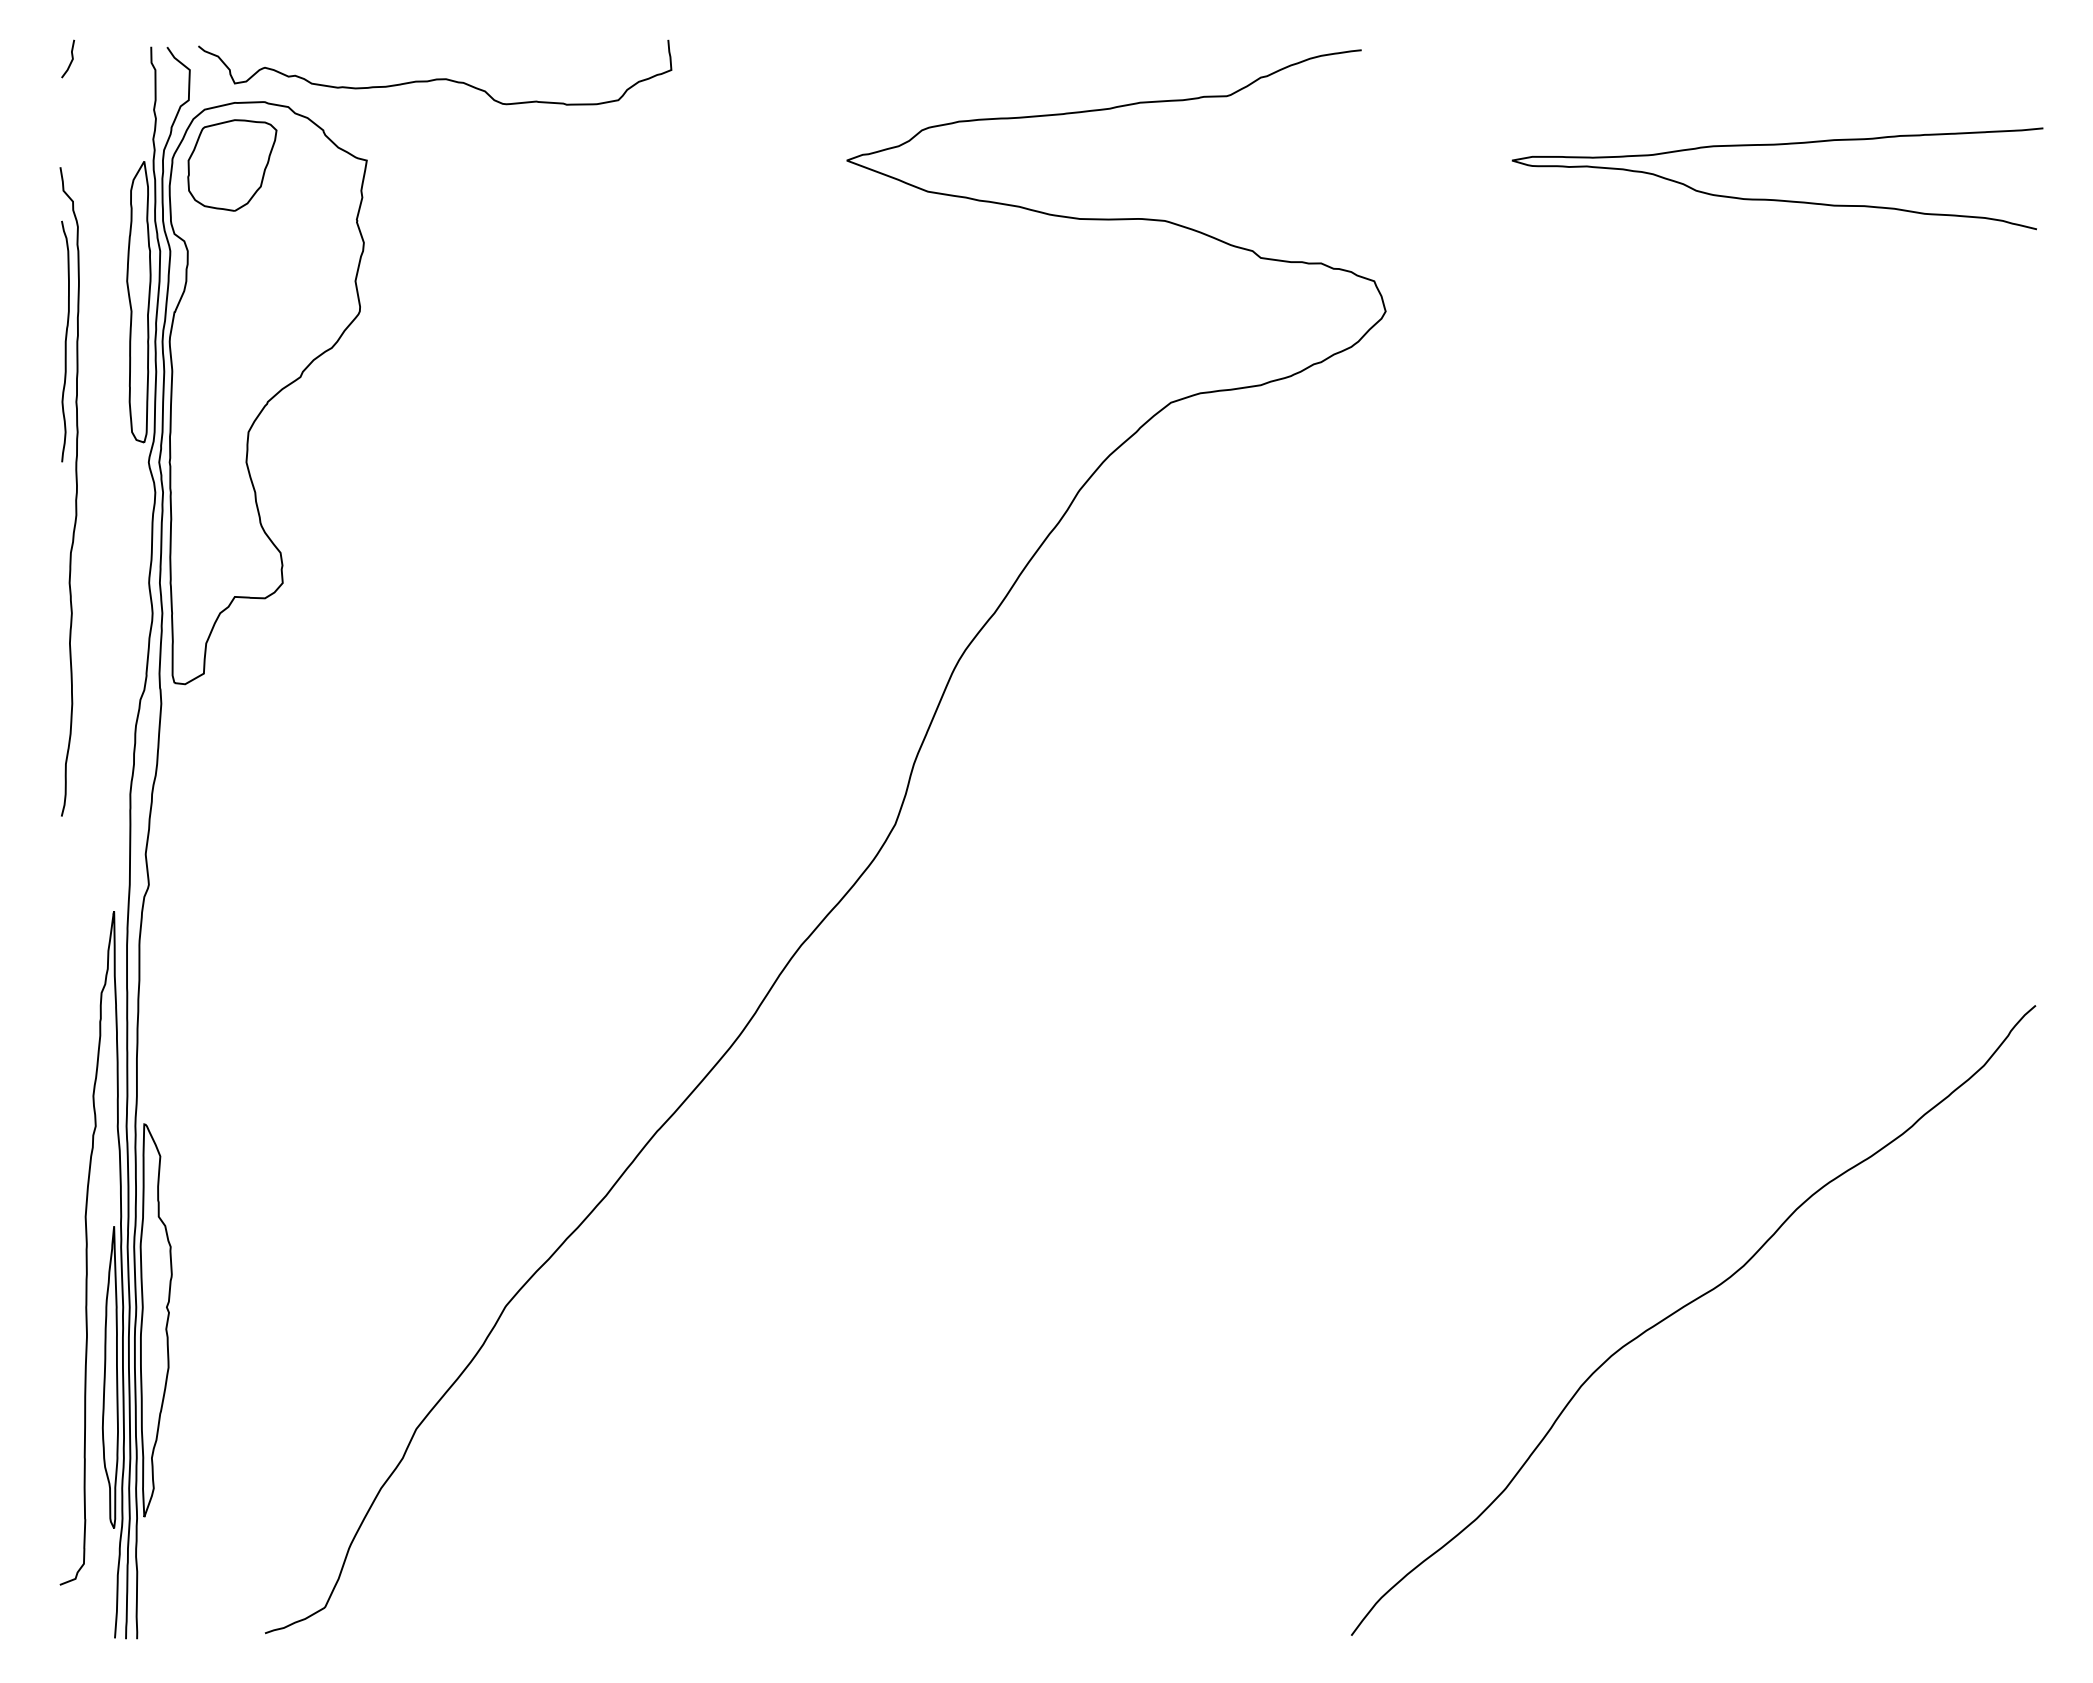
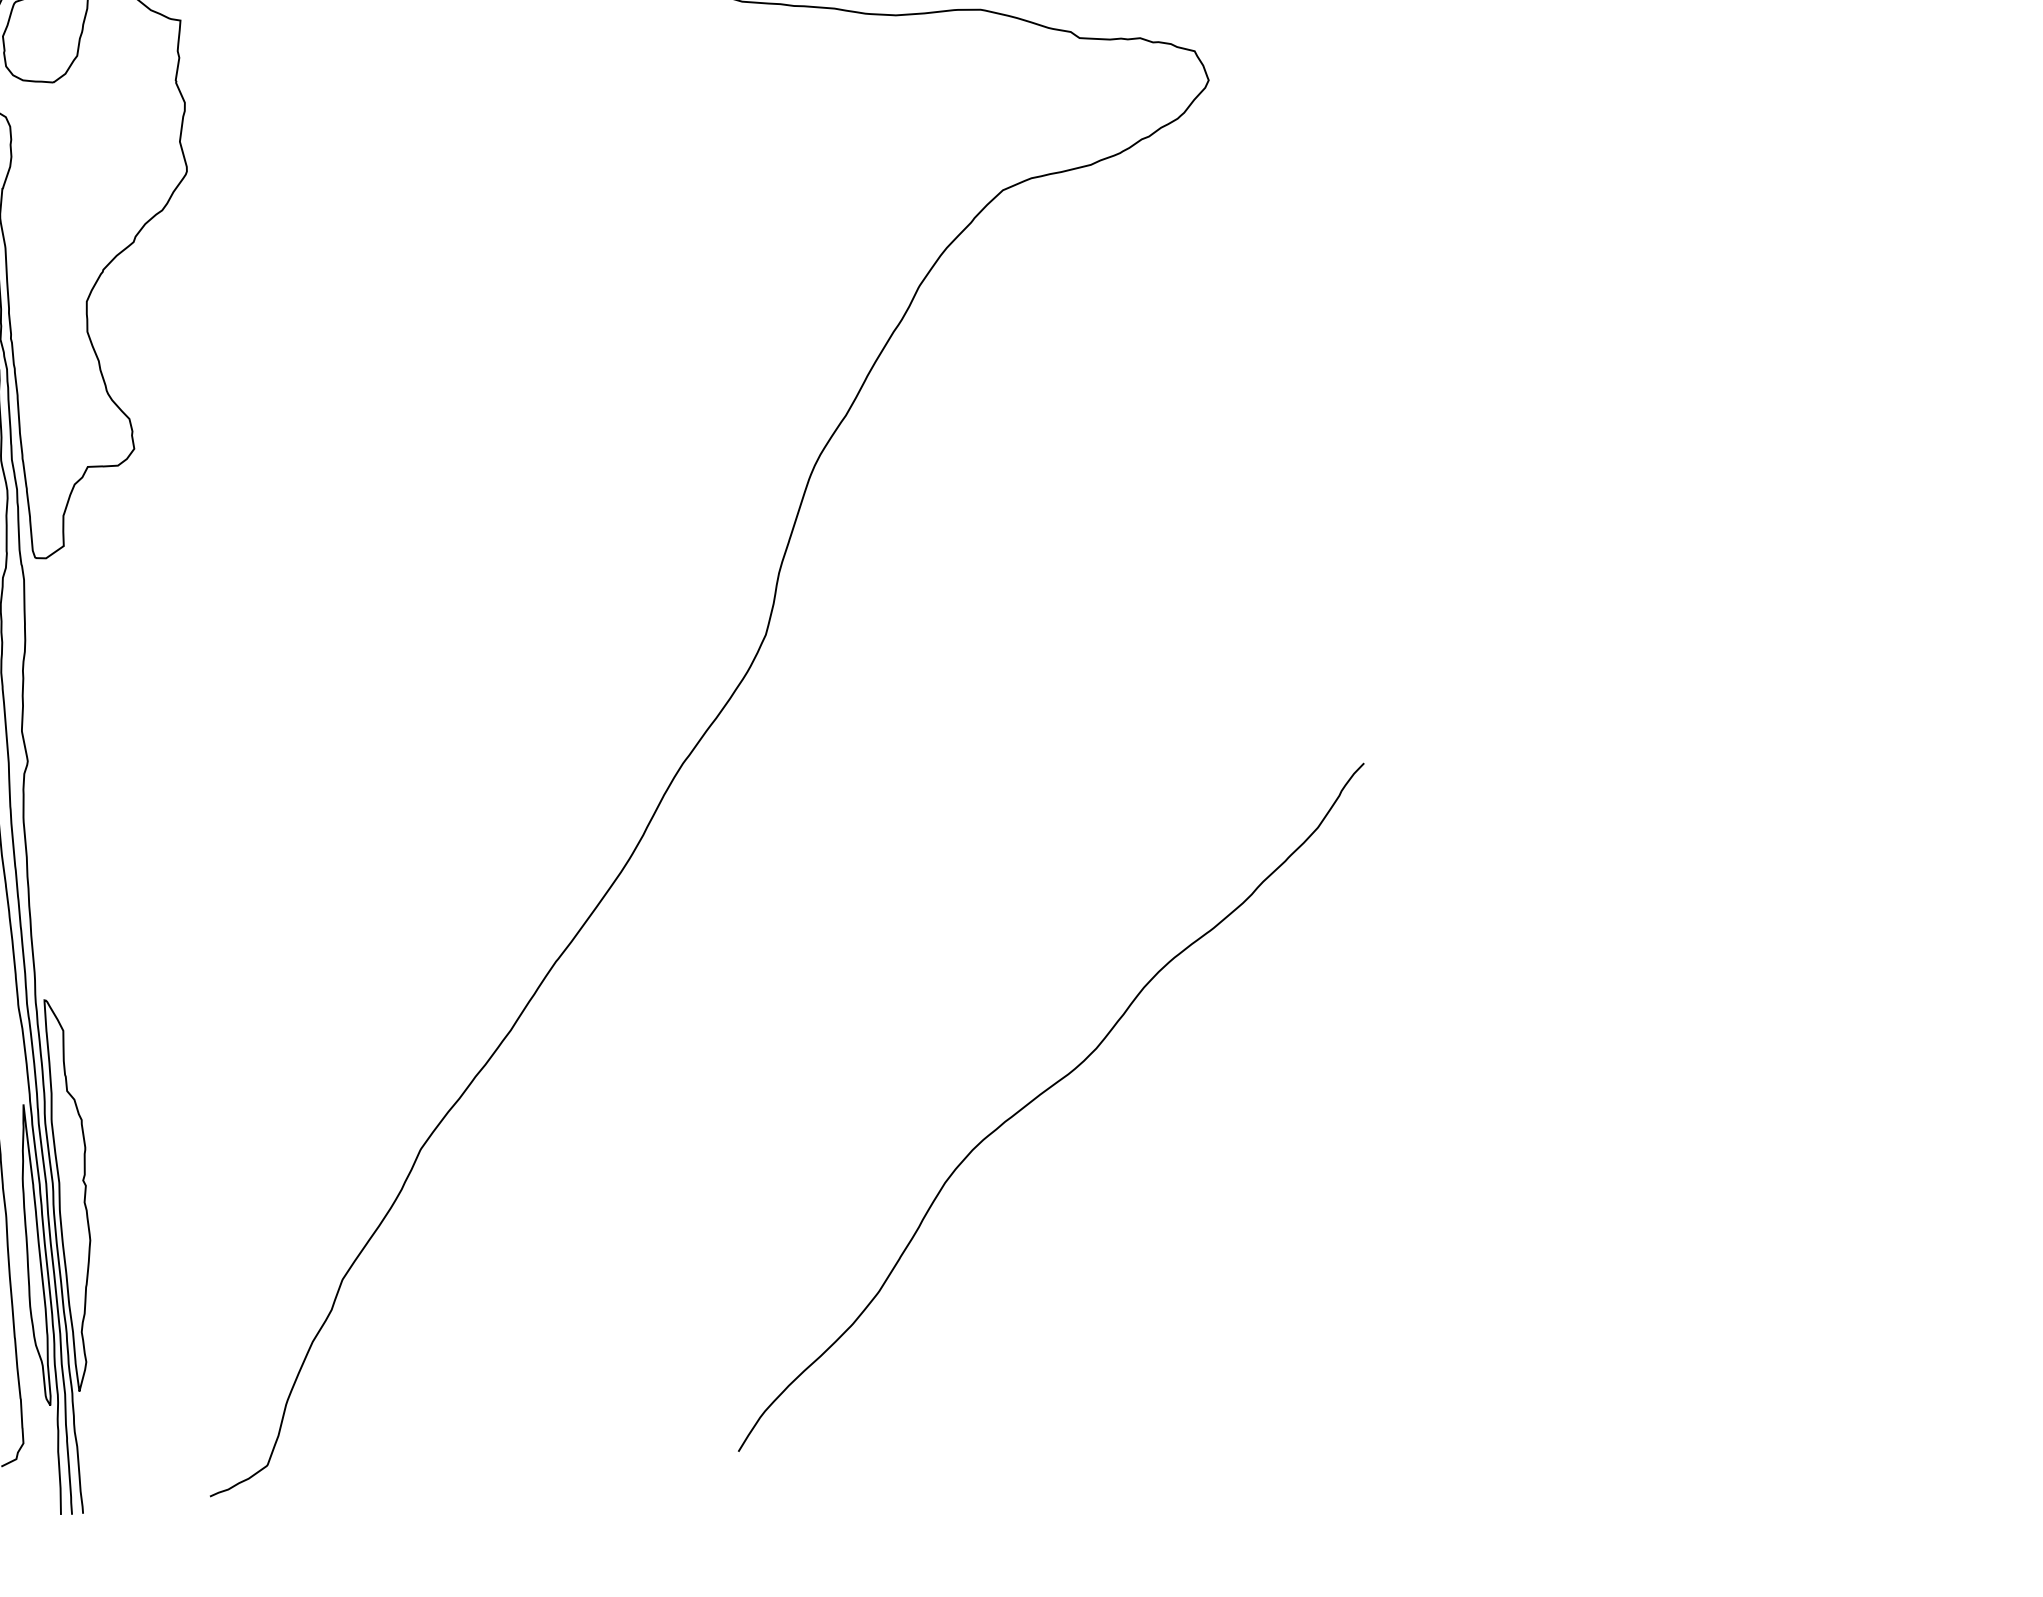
curve: (1683, 1308) -> (1040, 1096), moved

